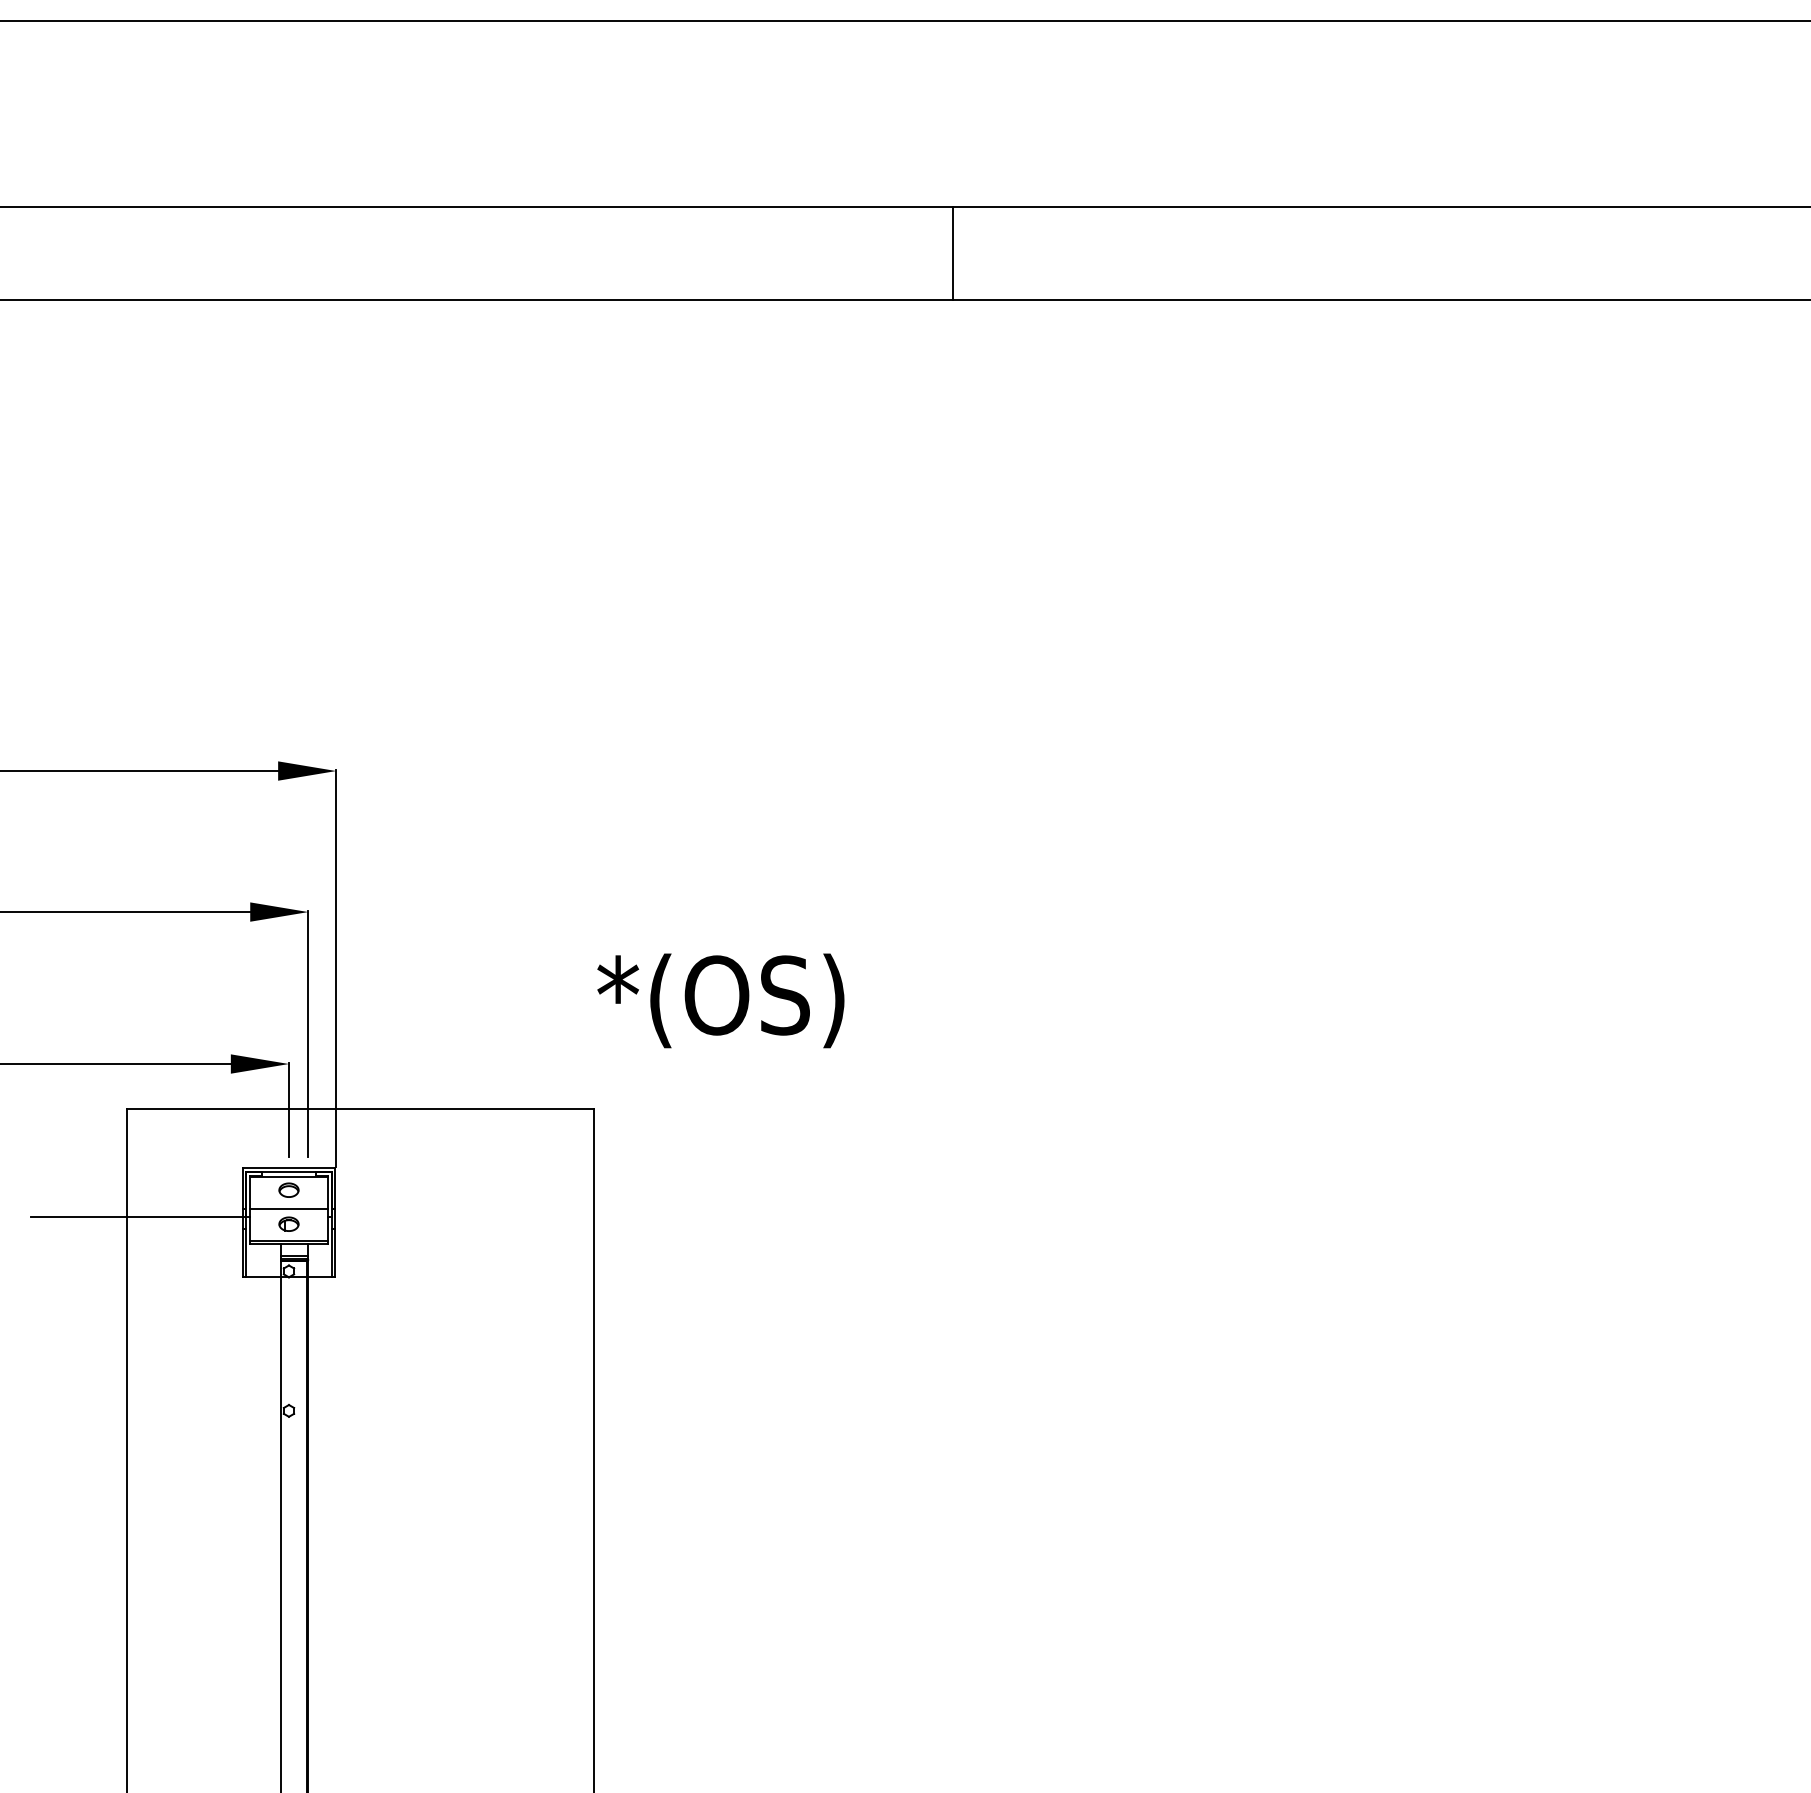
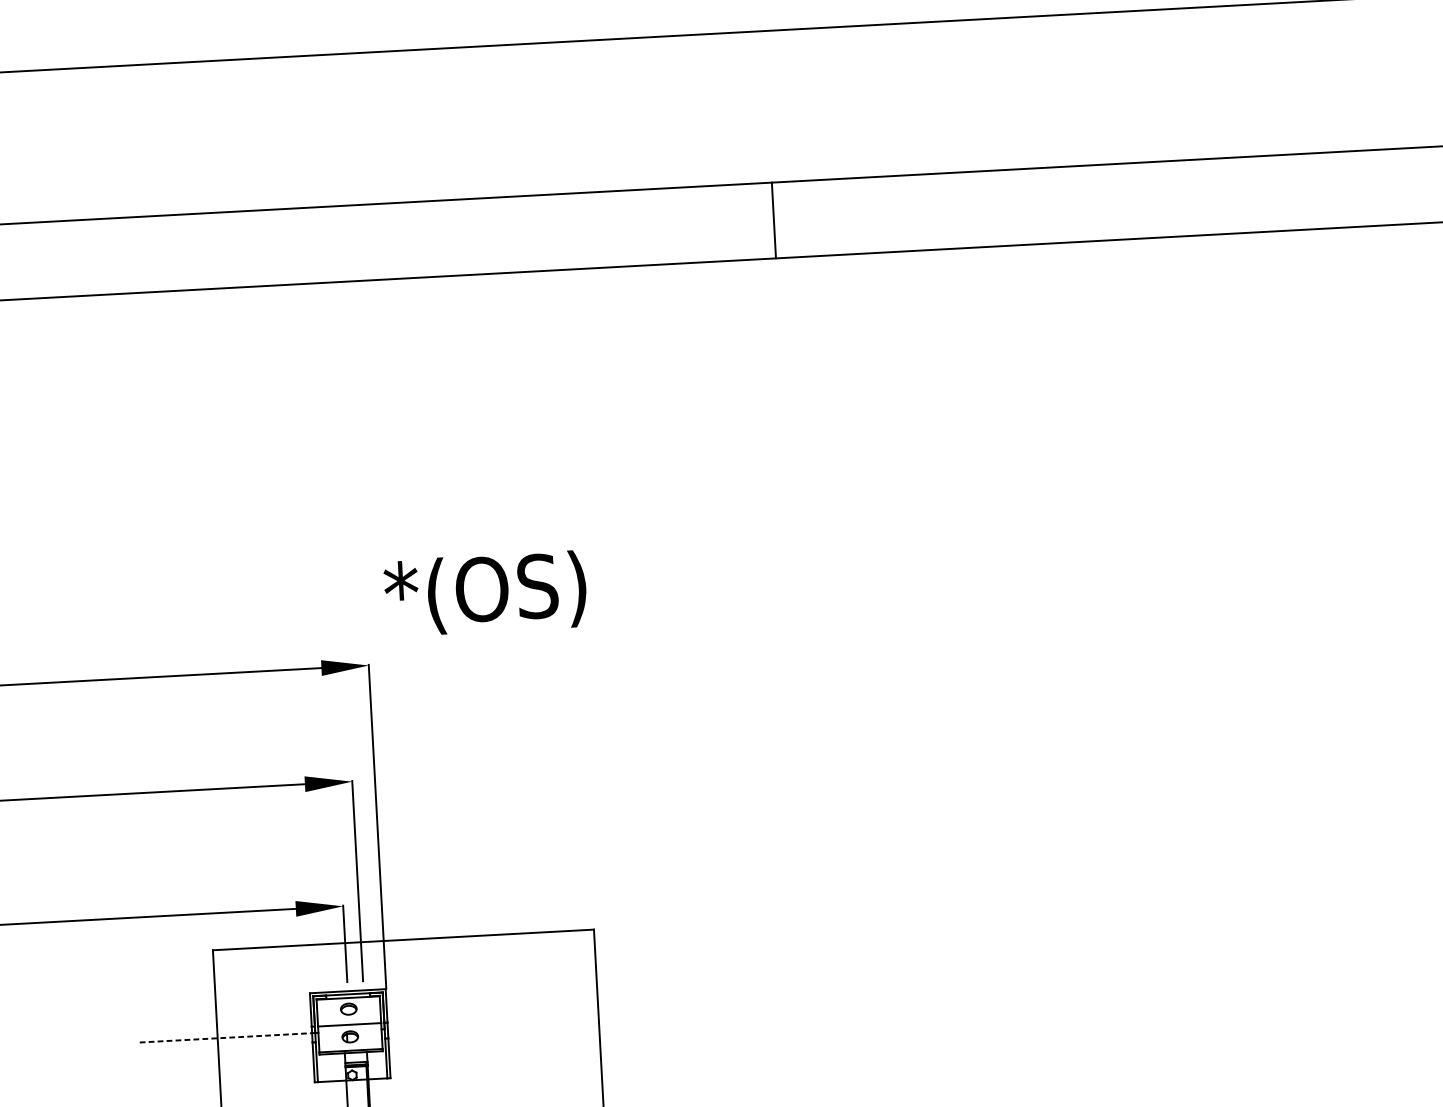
line: (952, 252) -> (773, 219), moved
text: (720, 1000) -> (485, 593), moved
line: (138, 1217) -> (227, 1038), solid -> dashed

